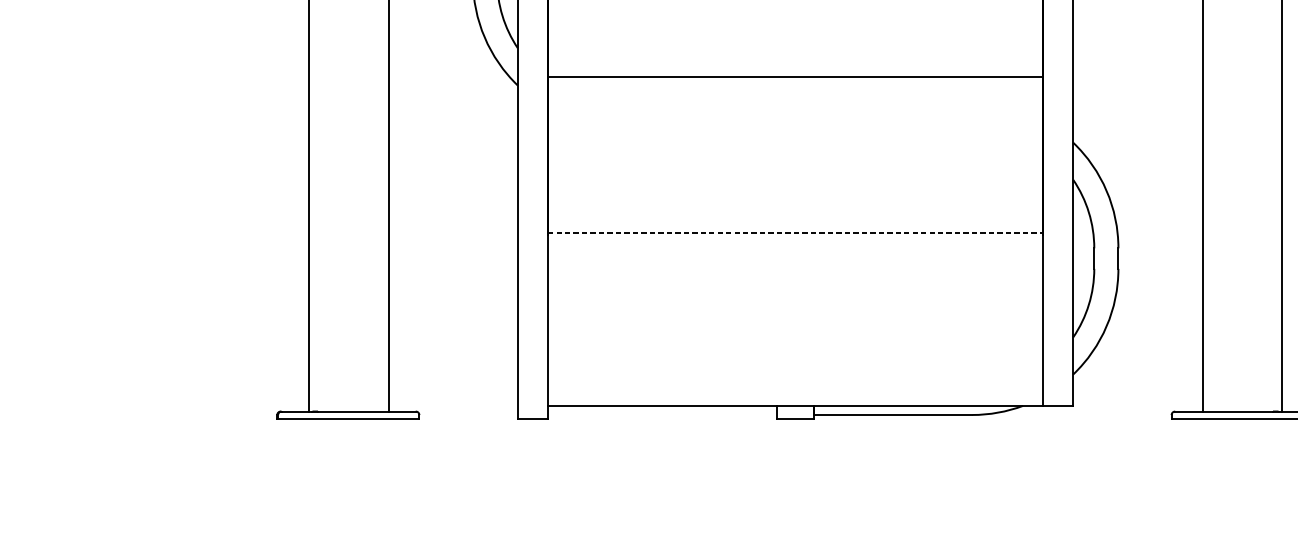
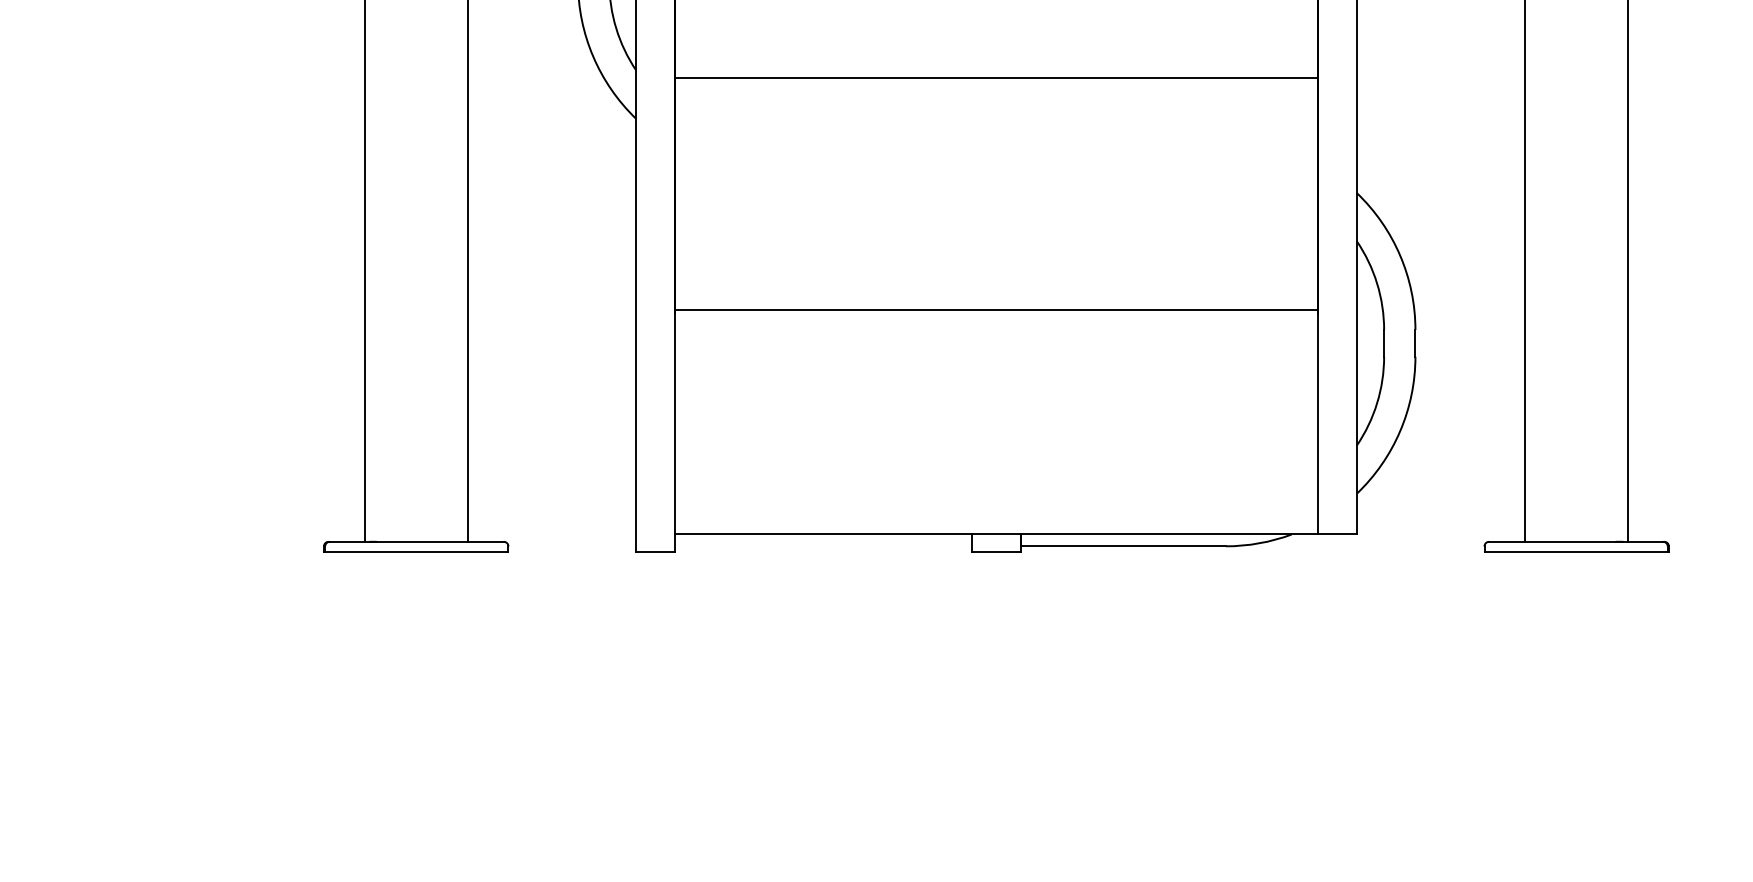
line: (795, 77) -> (996, 78), moved
line: (795, 232) -> (996, 309), dashed -> solid

